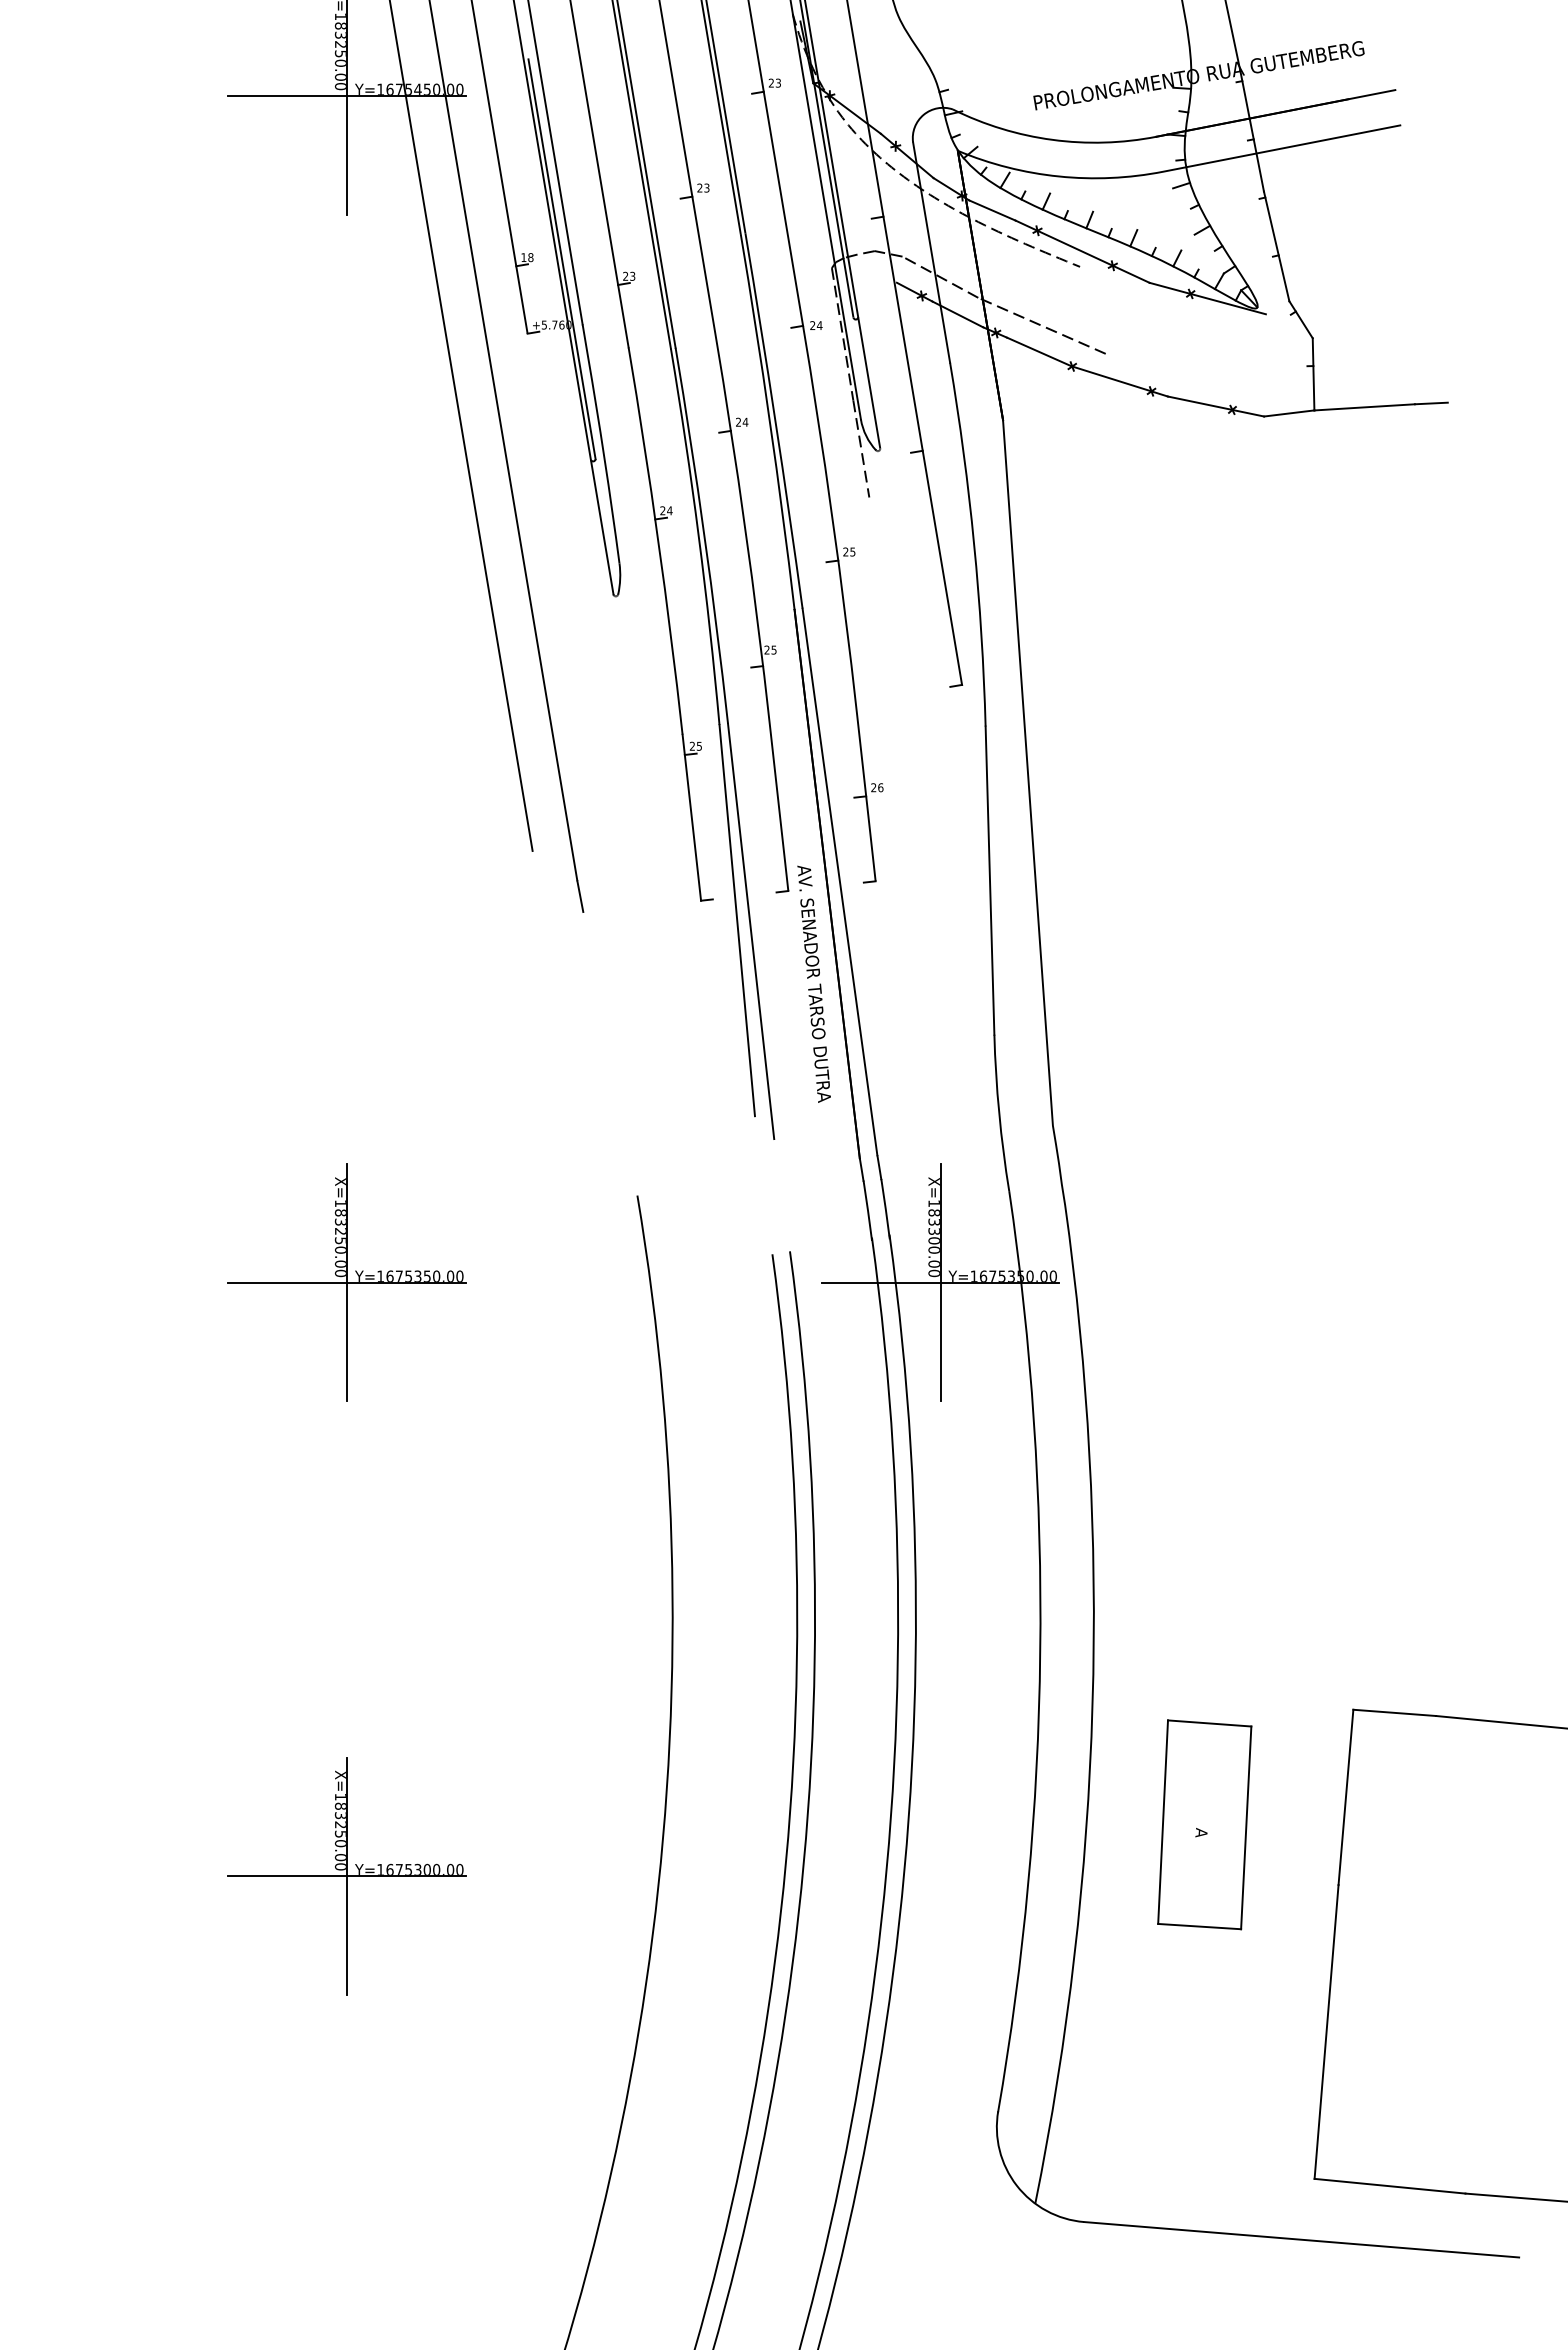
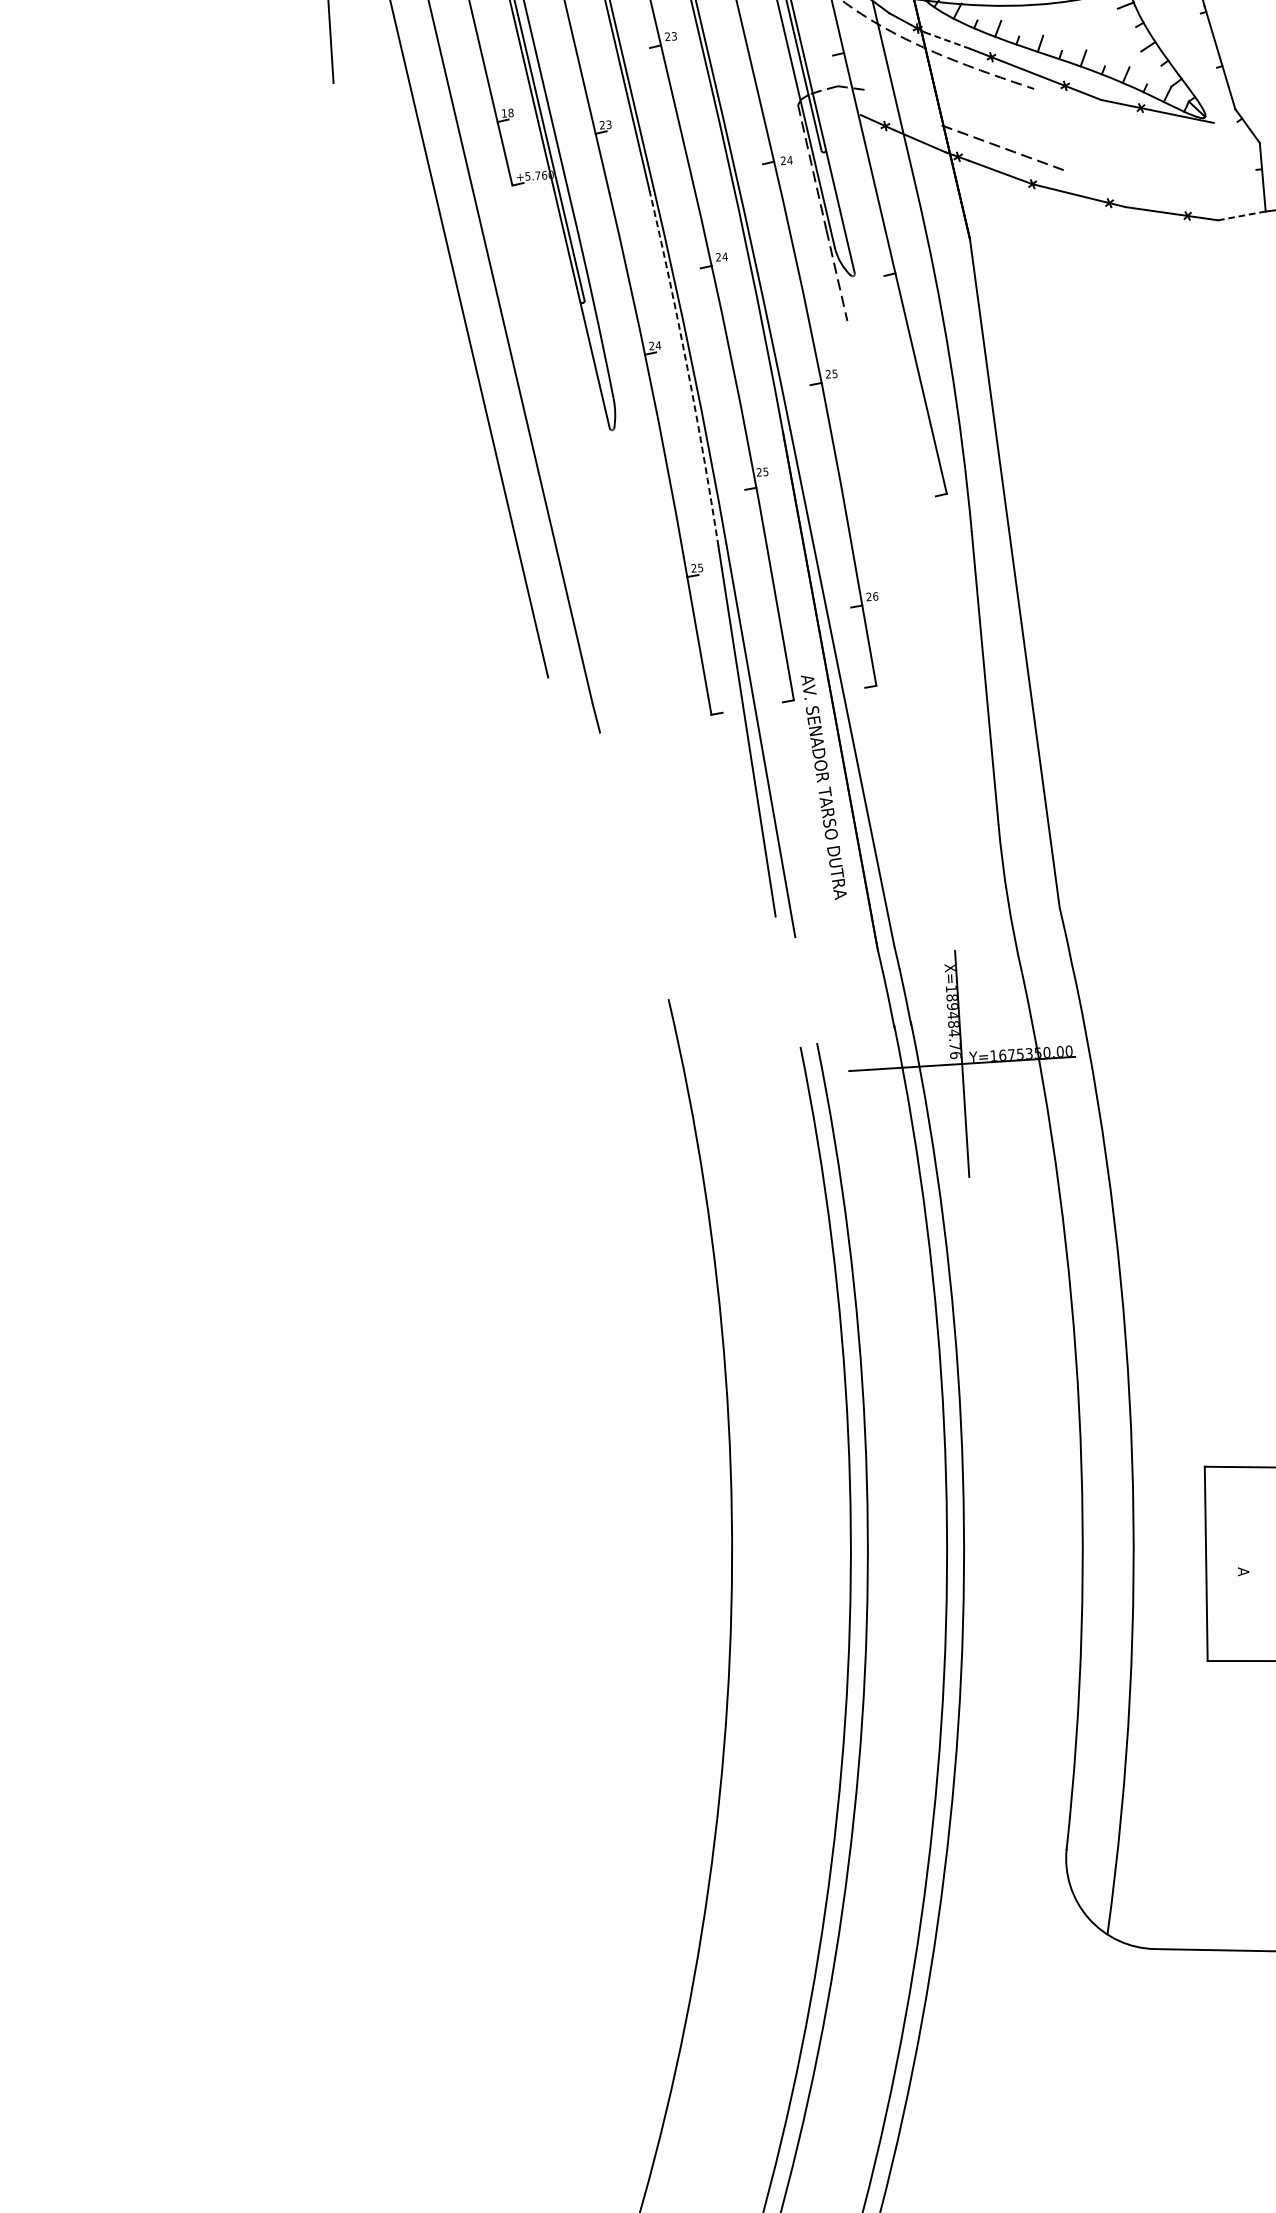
line: (992, 210) -> (947, 40), solid -> dashed
line: (940, 276) -> (901, 106), removed
line: (1288, 413) -> (1241, 215), solid -> dashed
arc: (698, 536) -> (687, 368), solid -> dashed
text: (933, 1247) -> (953, 1030), X=183300.00 -> X=189484.76
part: (346, 1282) -> (396, 1099), removed
part: (346, 1876) -> (432, 1664), removed

